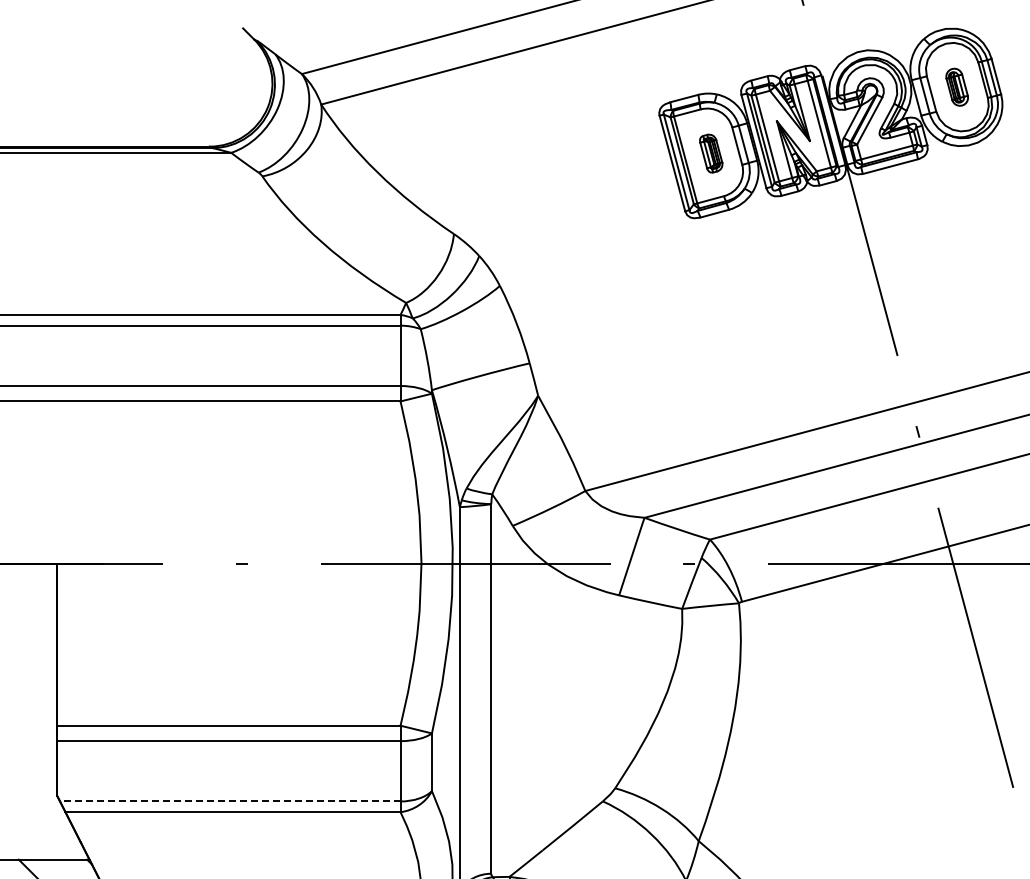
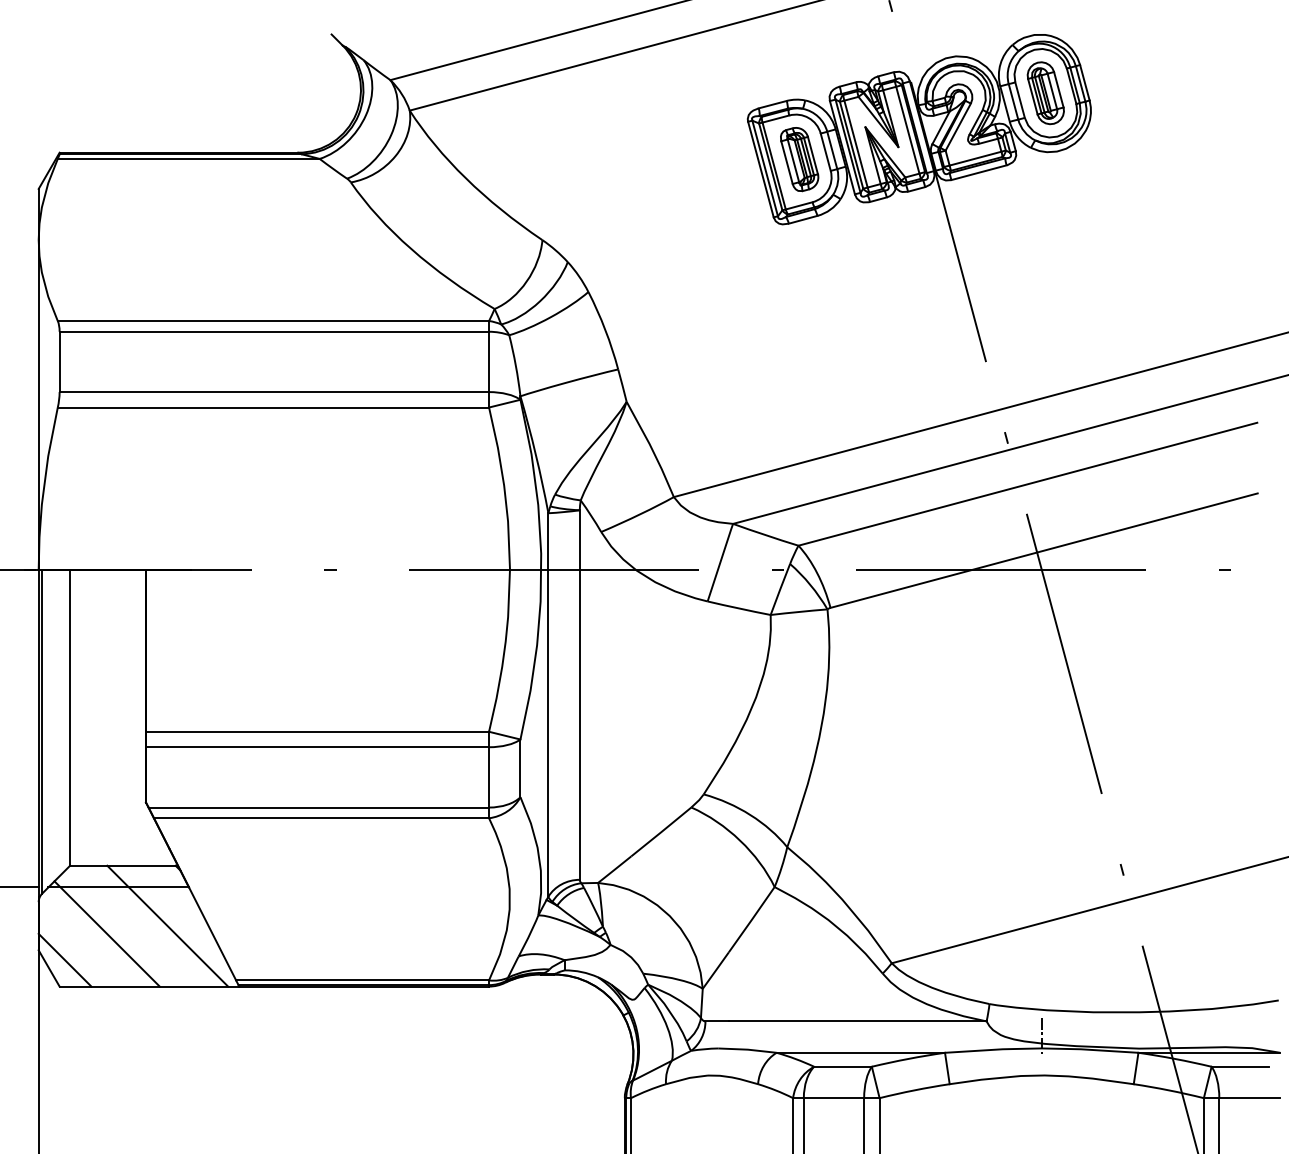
part: (956, 87) -> (1045, 93), size x1.67
part: (710, 153) -> (799, 159), size x1.67
line: (229, 801) -> (318, 807), dashed -> solid

